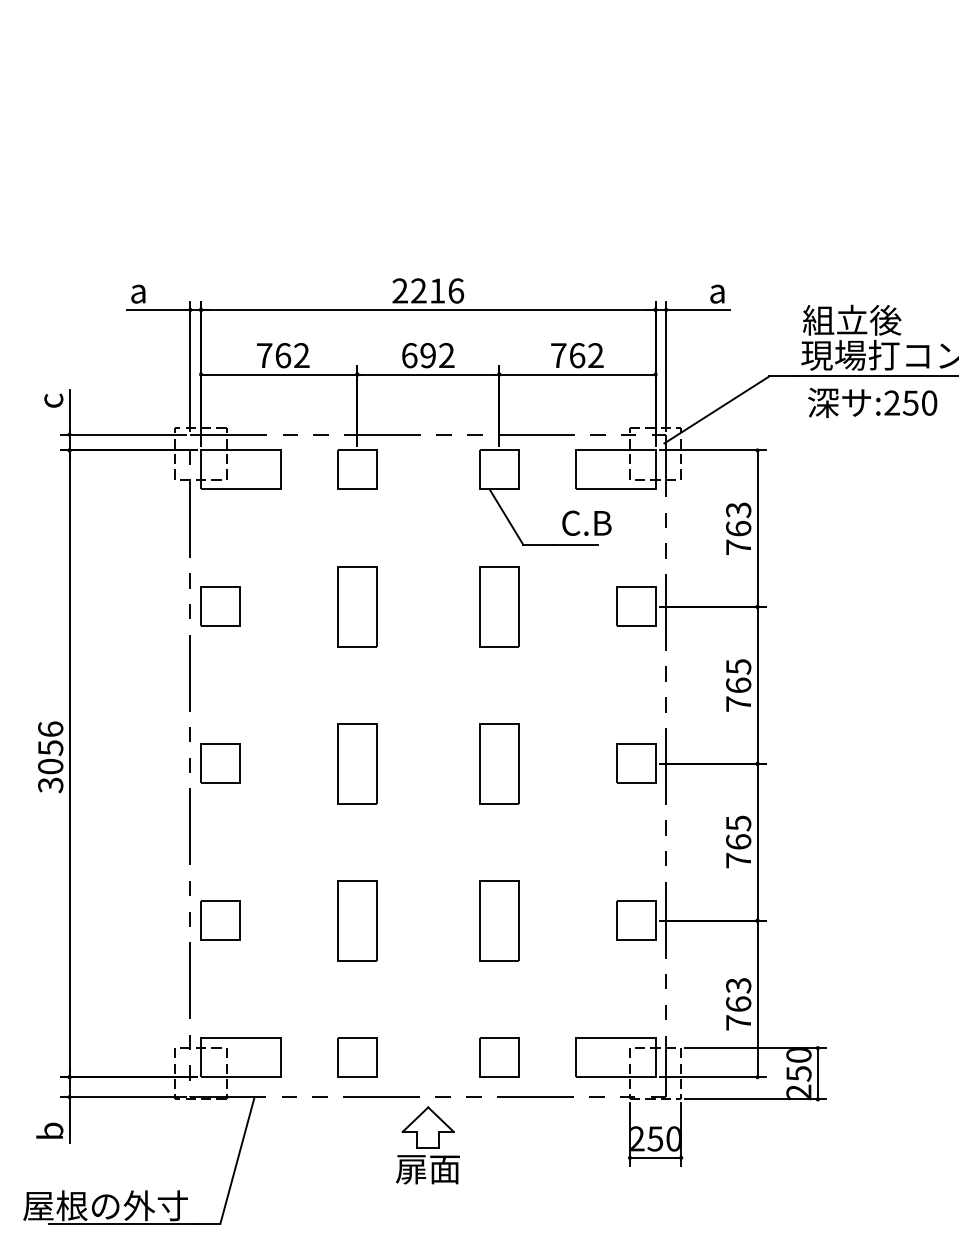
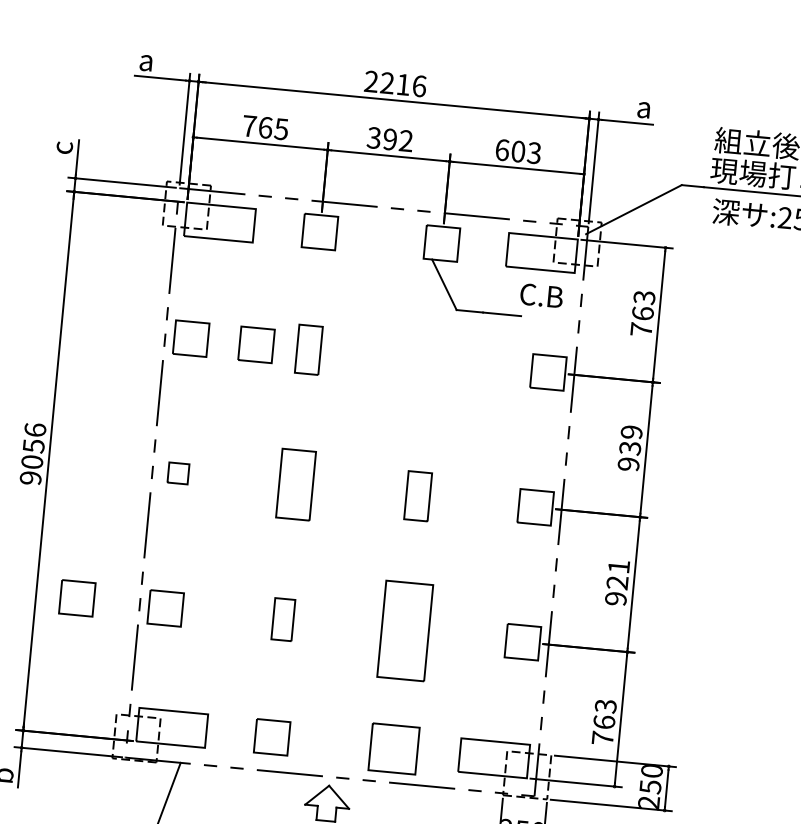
text: (301, 355) -> (281, 129), 762 -> 765
text: (409, 355) -> (374, 137), 692 -> 392
text: (577, 355) -> (518, 151), 762 -> 603
text: (586, 522) -> (541, 295), moved
part: (296, 606) -> (256, 344), added
part: (357, 606) -> (309, 349), size x0.7
part: (499, 606) -> (431, 360), removed
text: (738, 685) -> (630, 448), 765 -> 939
part: (220, 763) -> (178, 473), size x0.6
part: (499, 763) -> (418, 495), size x0.7
text: (50, 785) -> (30, 478), 3056 -> 9056
text: (738, 841) -> (617, 582), 765 -> 921
part: (117, 918) -> (77, 598), added
part: (357, 920) -> (283, 619), size x0.6
part: (499, 920) -> (405, 630), size x1.4
part: (499, 1057) -> (394, 748), size x1.4

